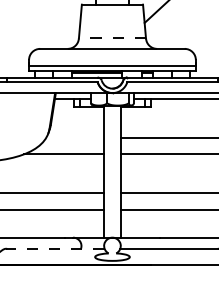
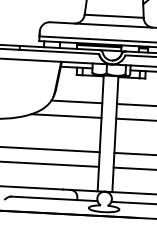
line: (112, 38) -> (114, 16), dashed -> solid
line: (75, 137) -> (77, 101), added
line: (54, 248) -> (53, 198), dashed -> solid

